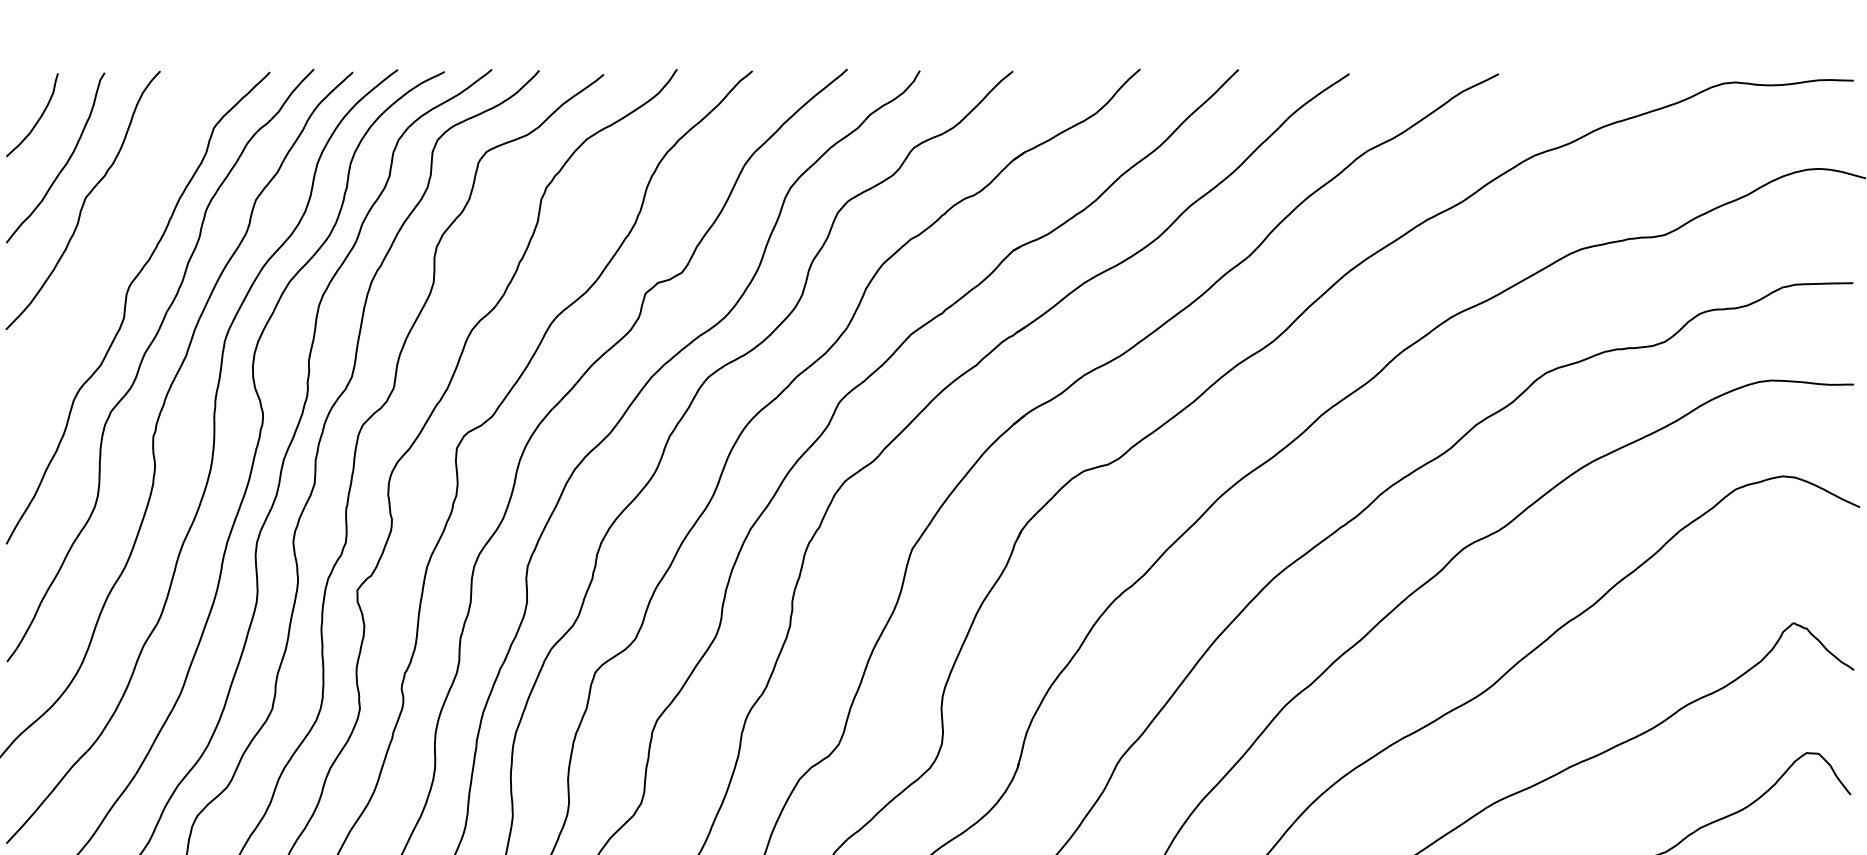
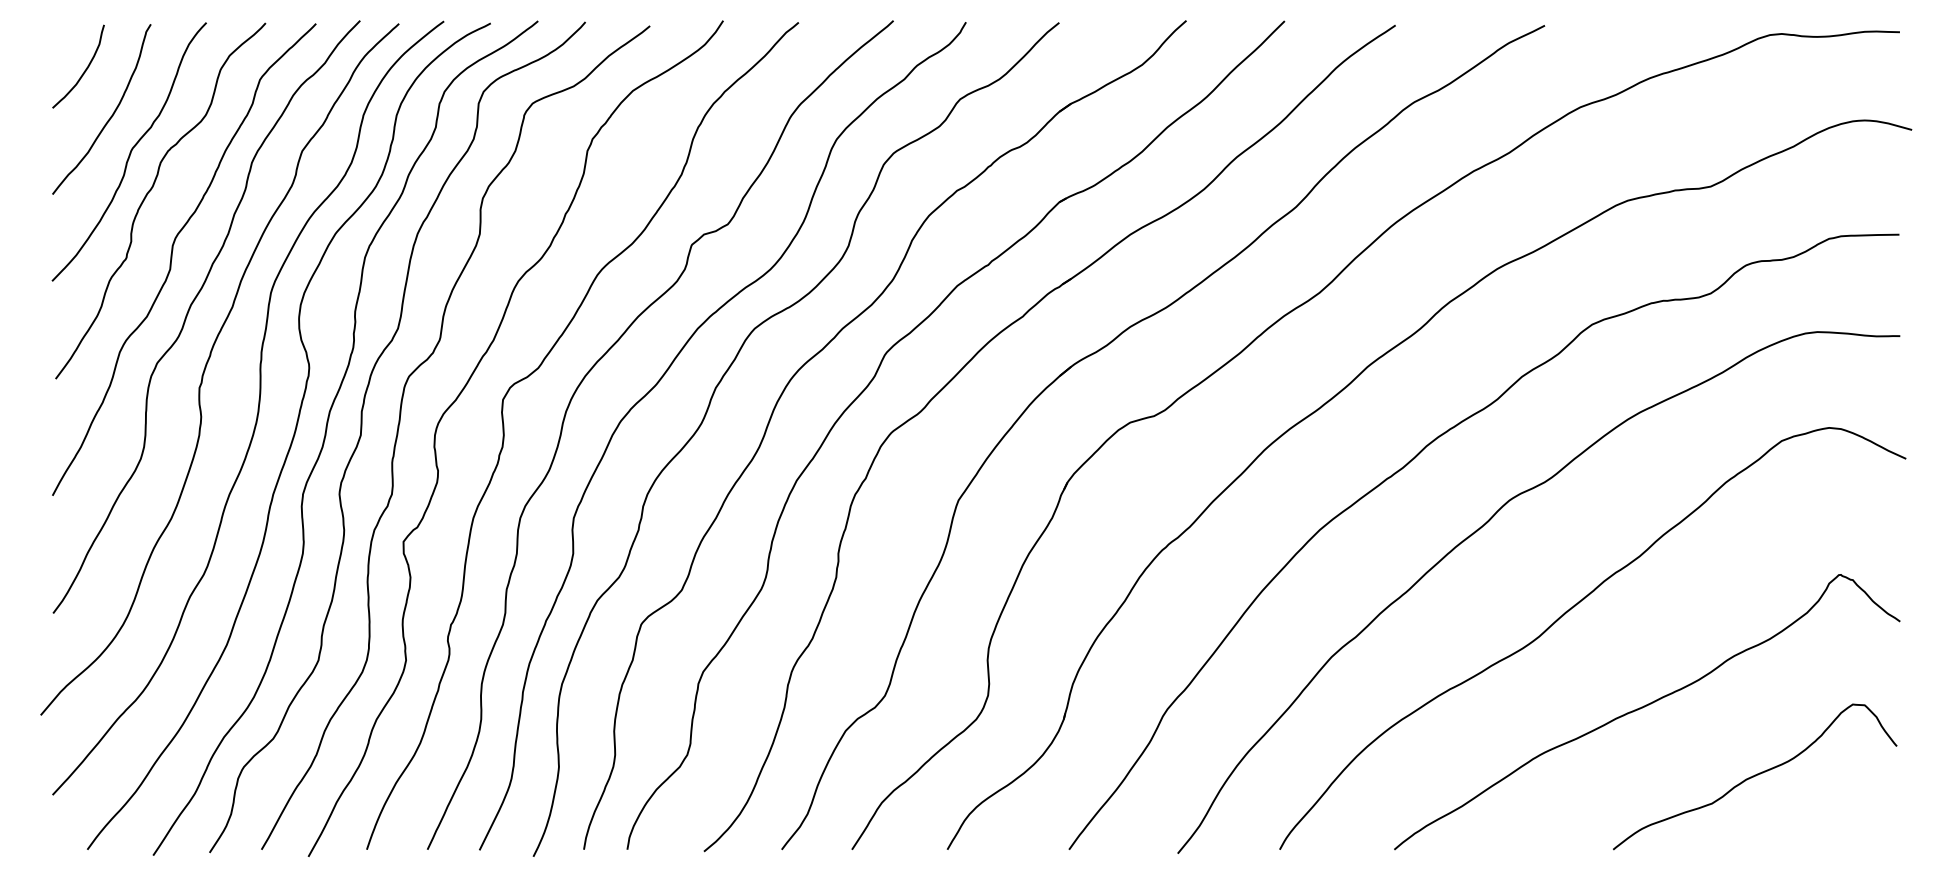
curve: (105, 238) -> (151, 190), added

